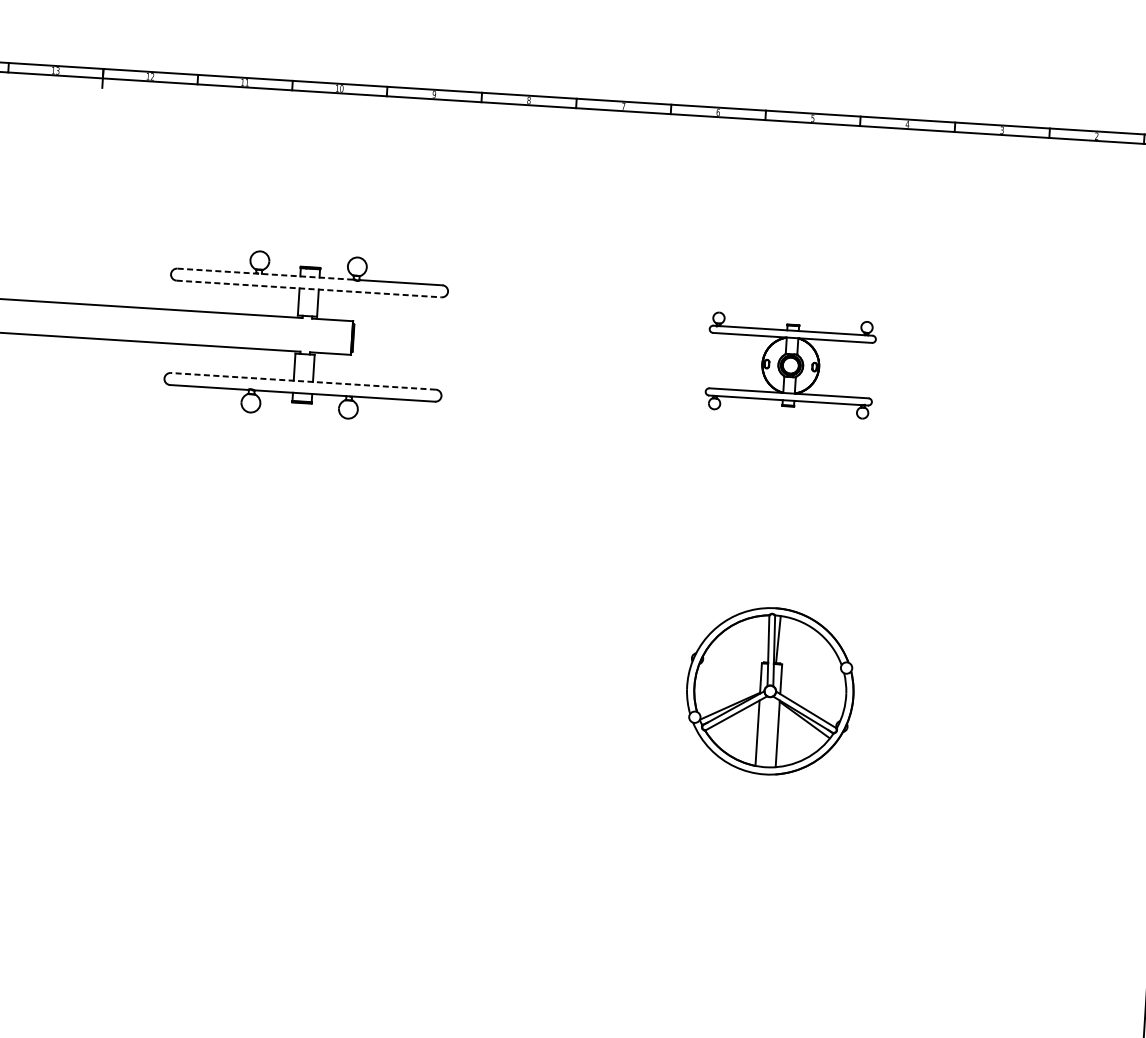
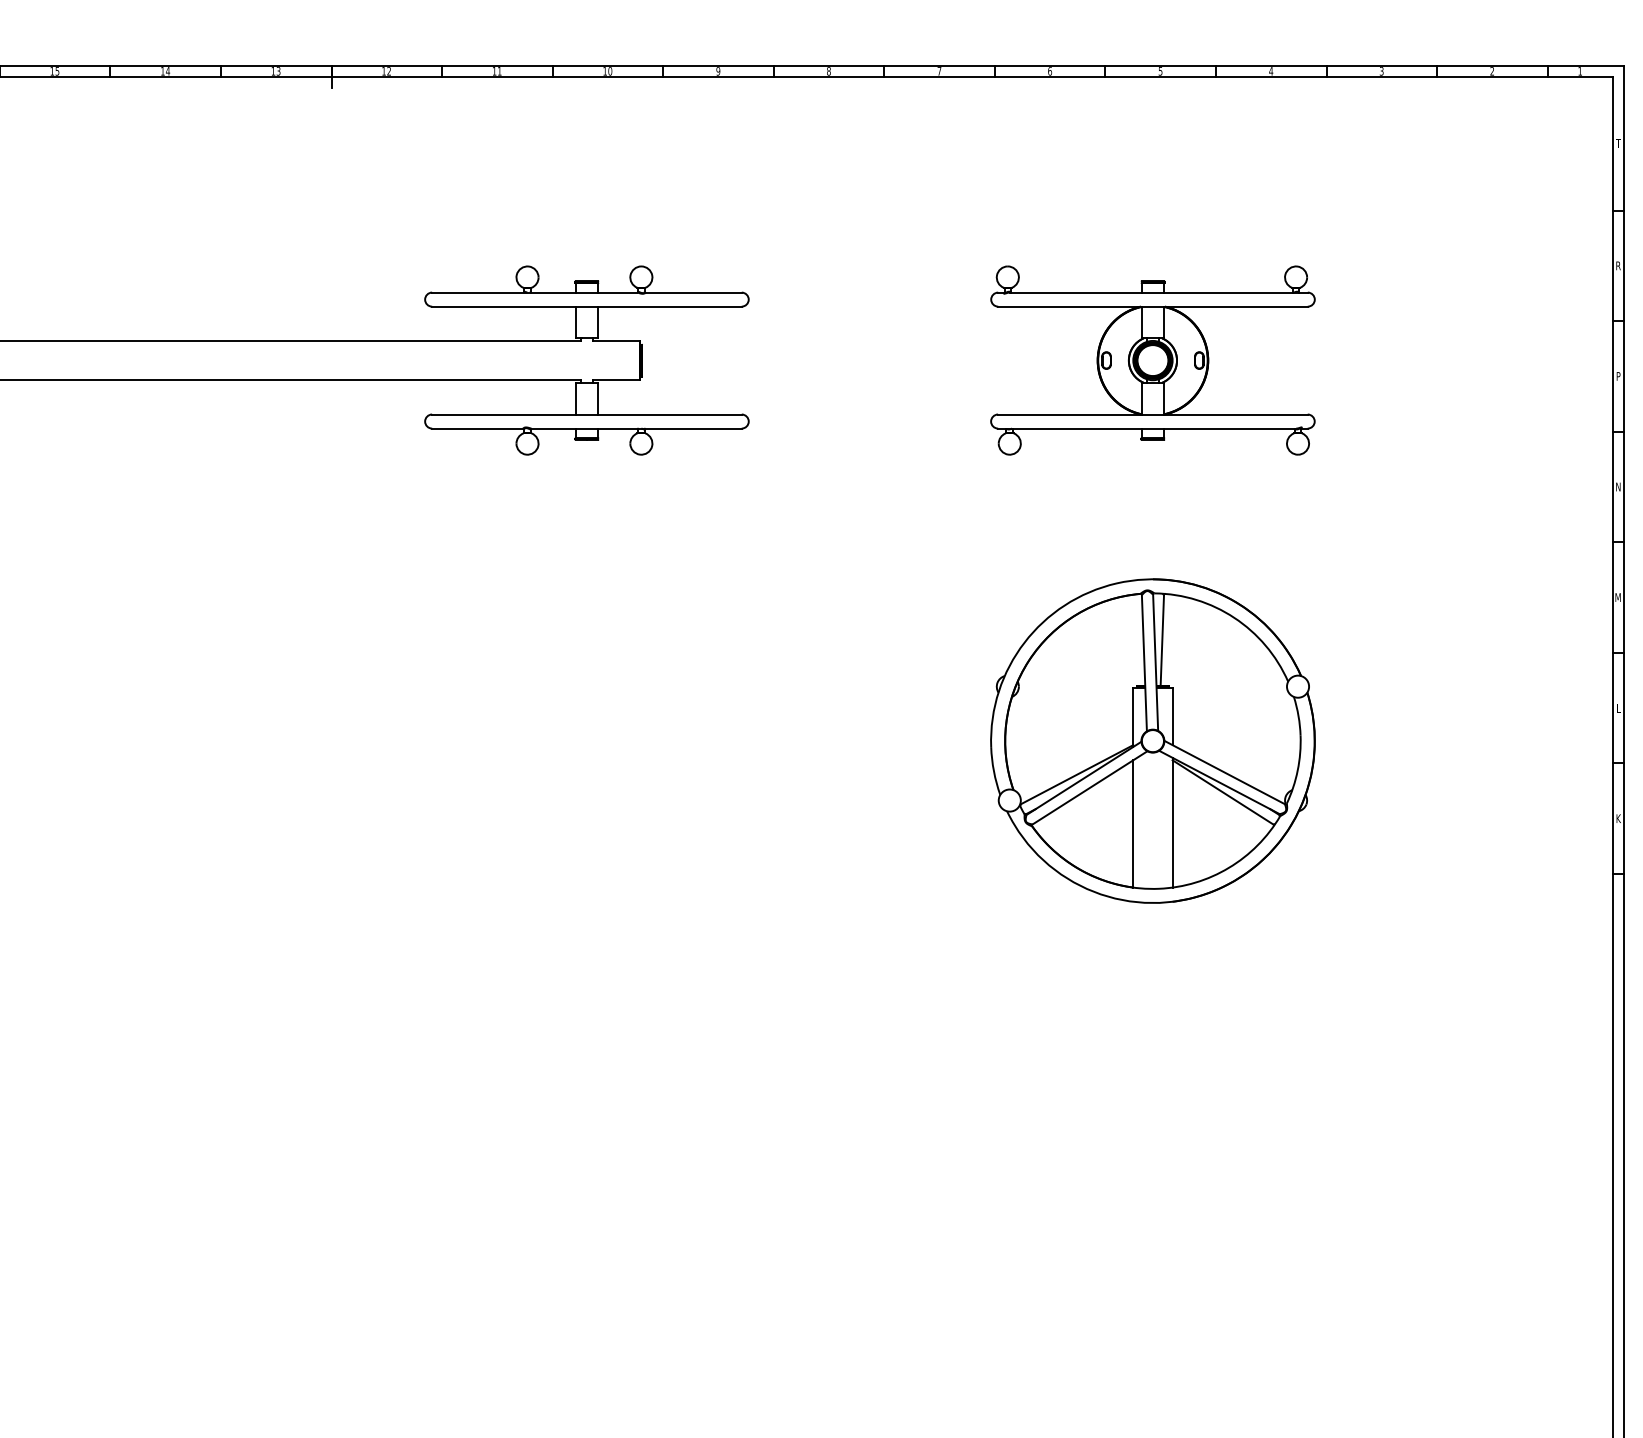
line: (265, 274) -> (534, 292), dashed -> solid
line: (308, 288) -> (586, 306), dashed -> solid
part: (790, 365) -> (1152, 360), size x1.67
line: (302, 381) -> (586, 414), dashed -> solid
part: (769, 690) -> (1152, 740), size x1.67

